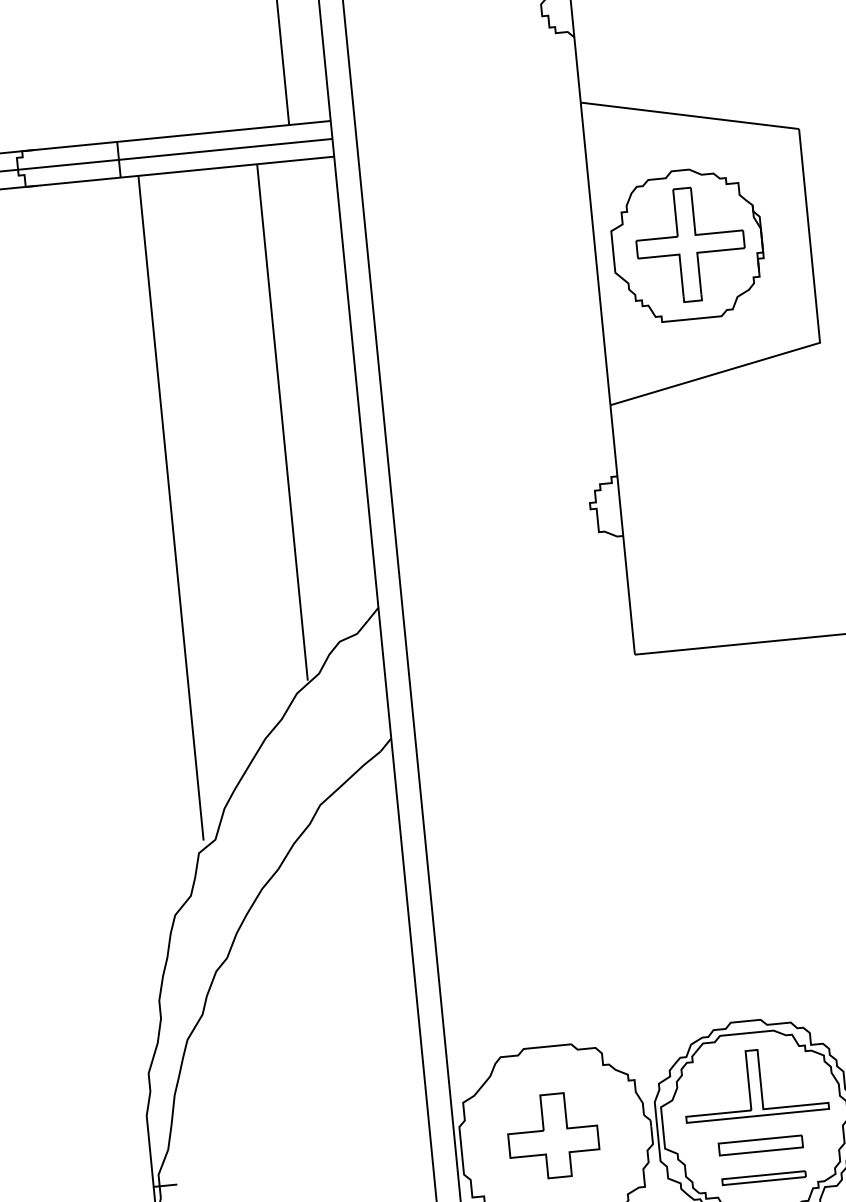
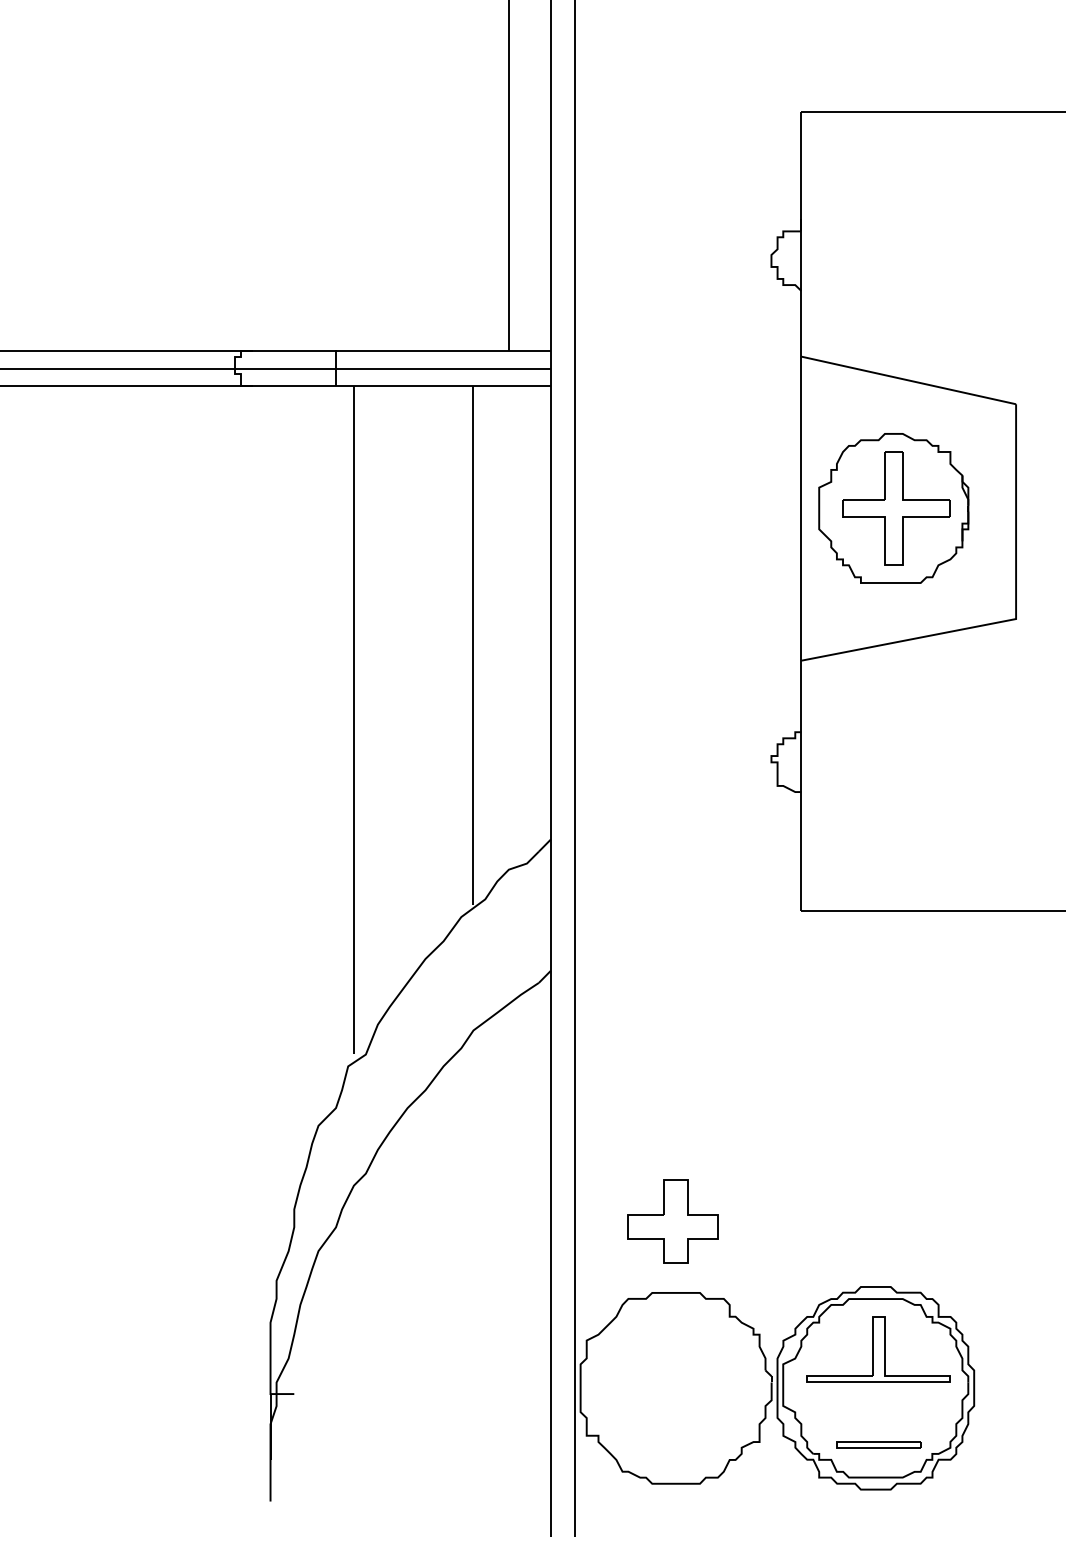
part: (552, 1136) -> (672, 1221), moved
part: (760, 1144) -> (878, 1411), removed

